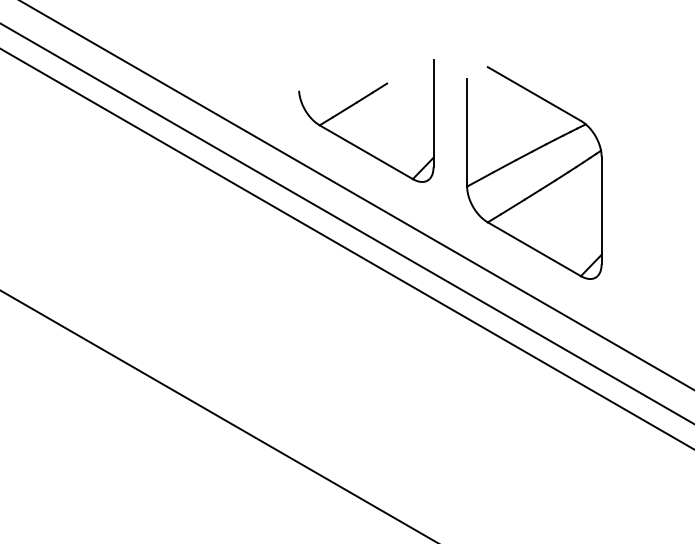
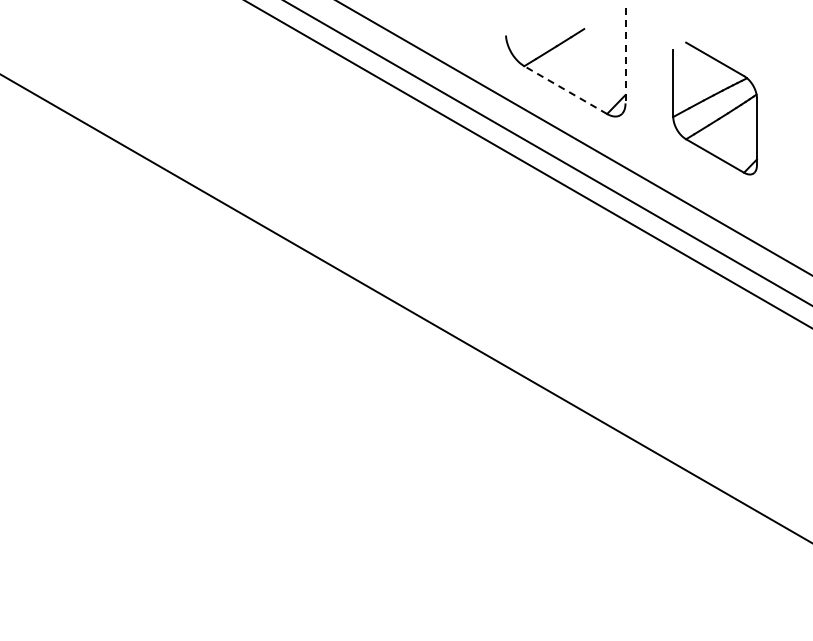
line: (433, 113) -> (625, 55), solid -> dashed
line: (366, 152) -> (565, 90), solid -> dashed
part: (533, 172) -> (714, 108), size x0.7

